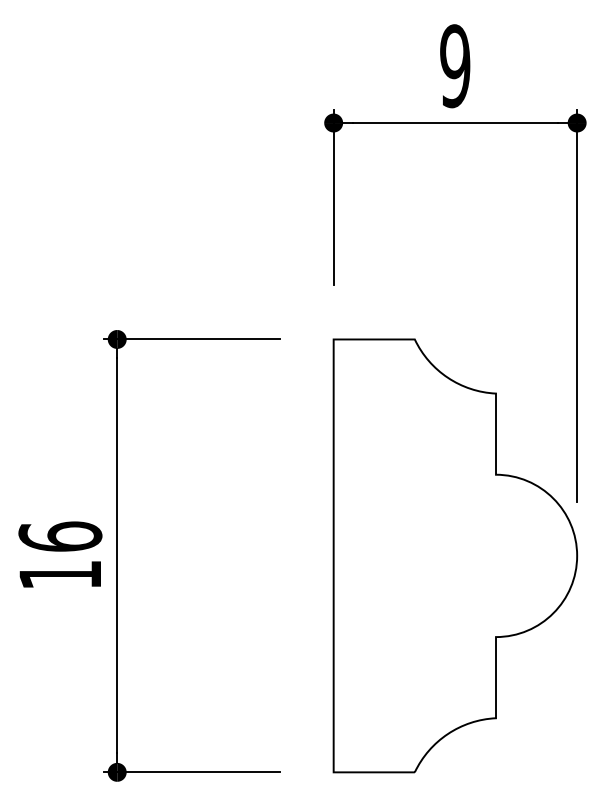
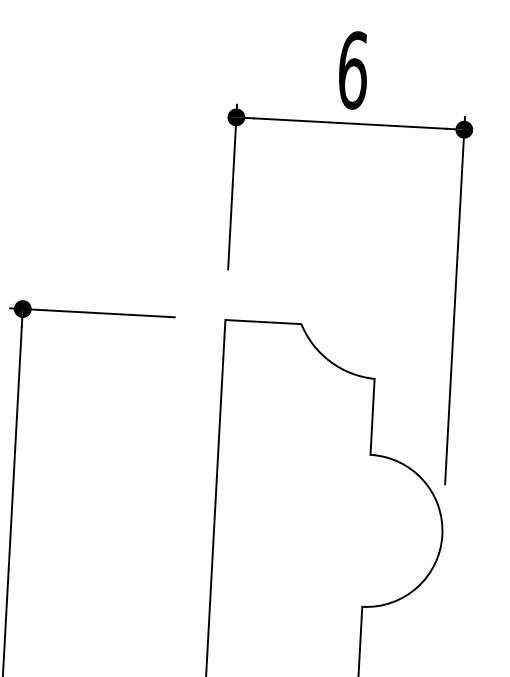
text: (455, 66) -> (353, 70), 9 -> 6

